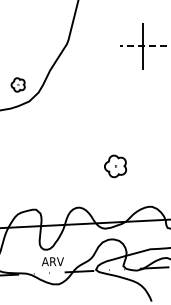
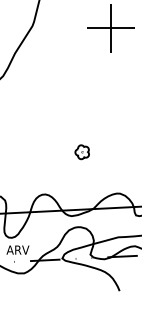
line: (143, 46) -> (111, 28), dashed -> solid
part: (114, 166) -> (81, 152), size x0.62

